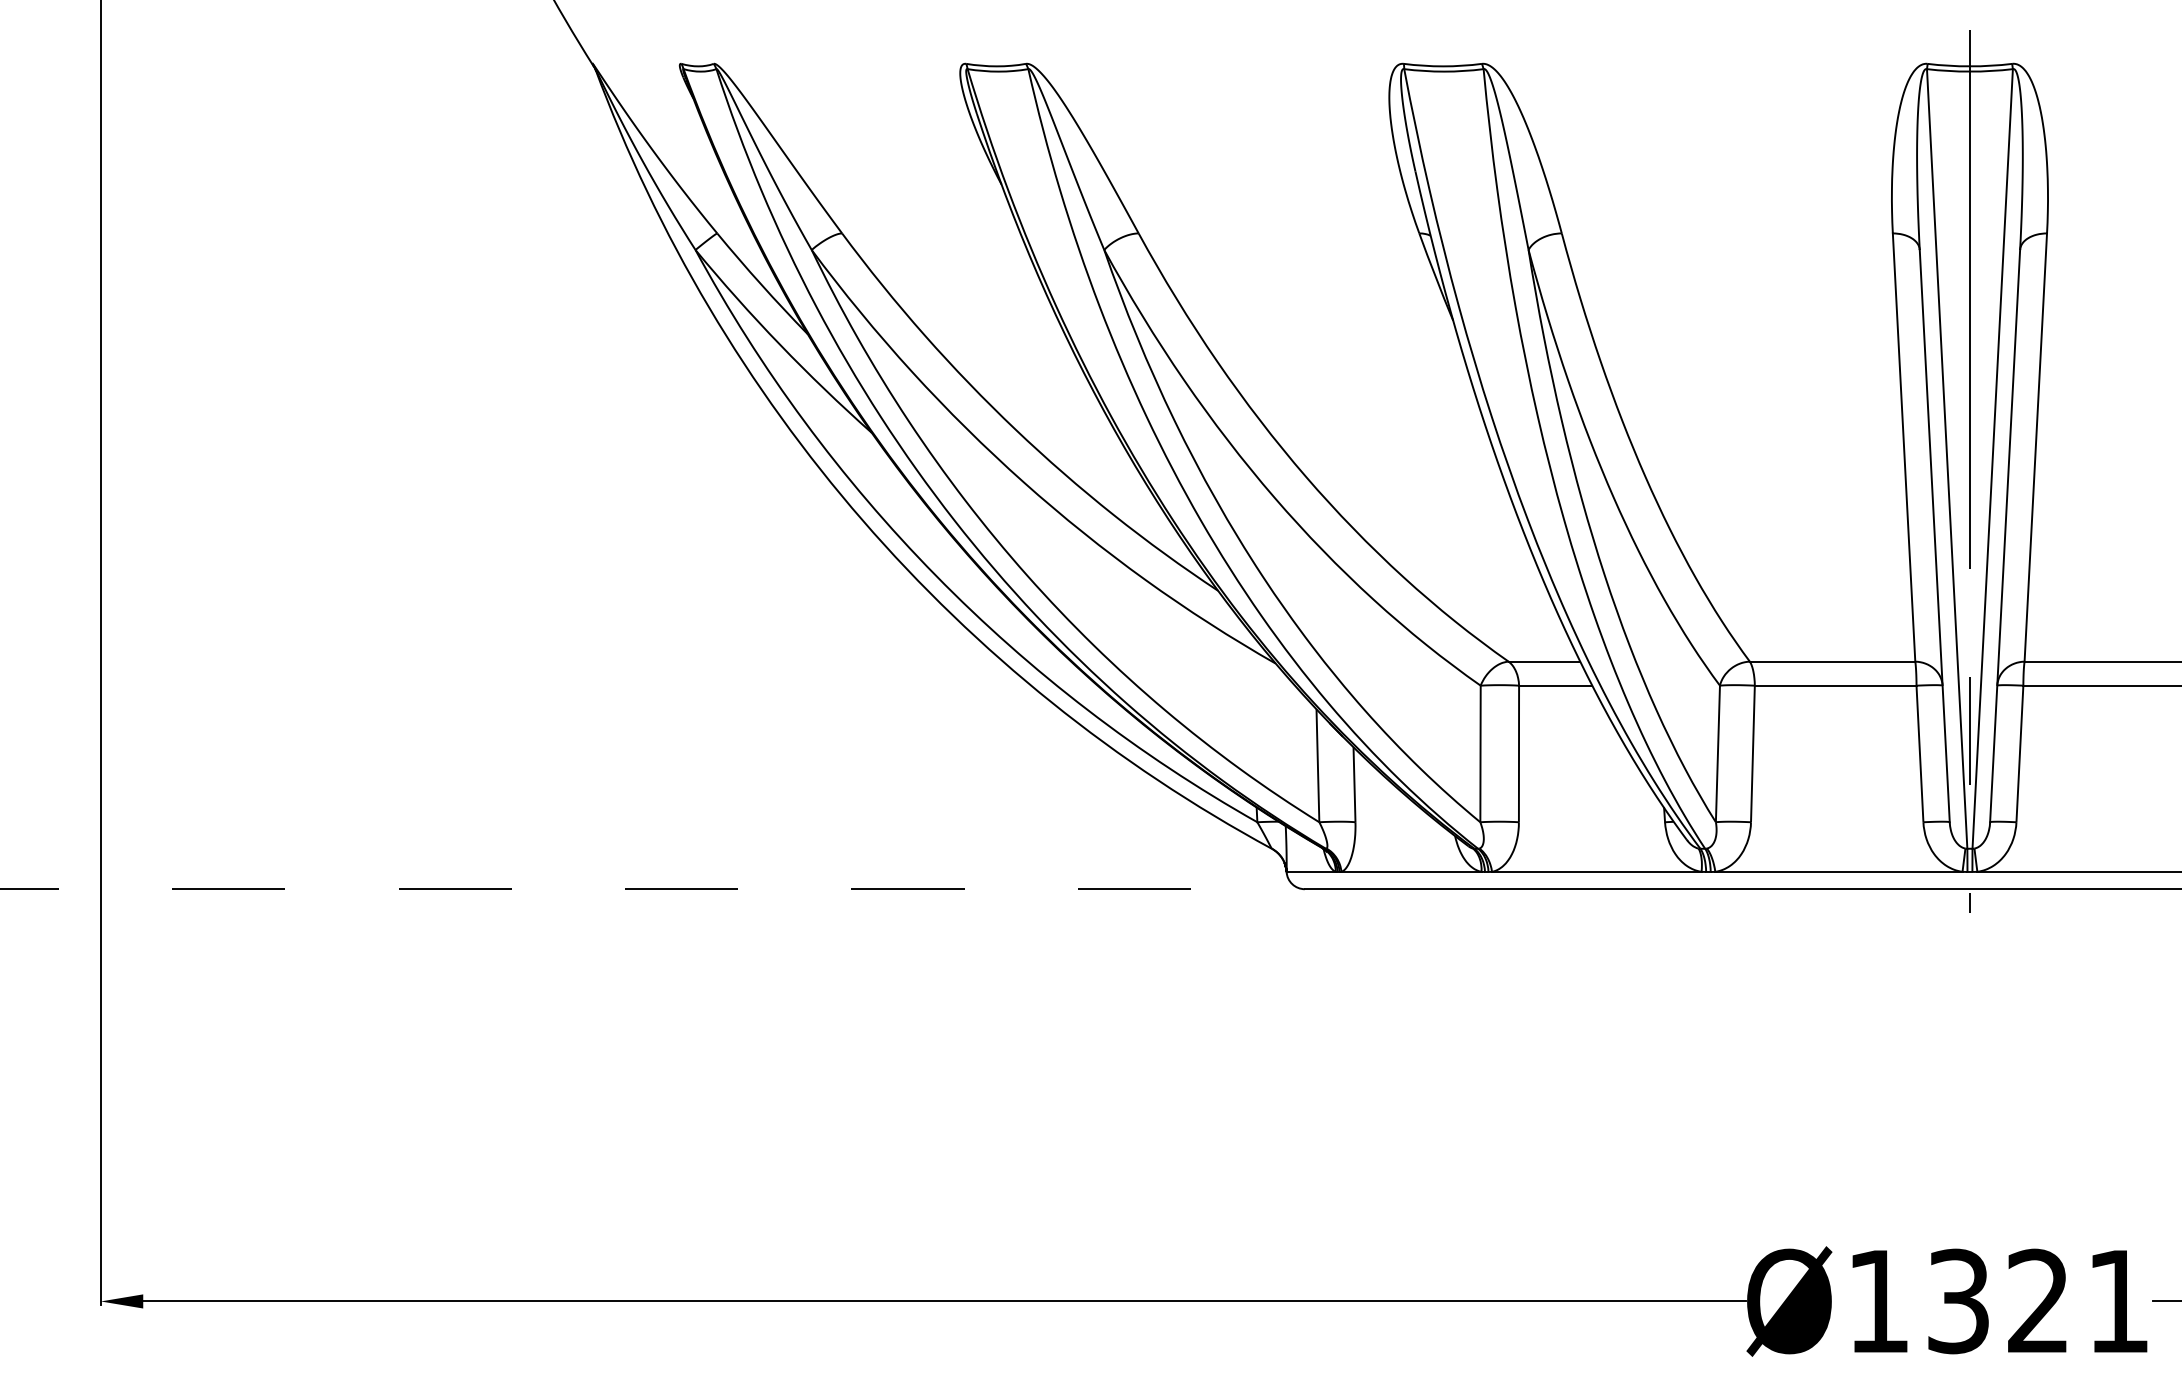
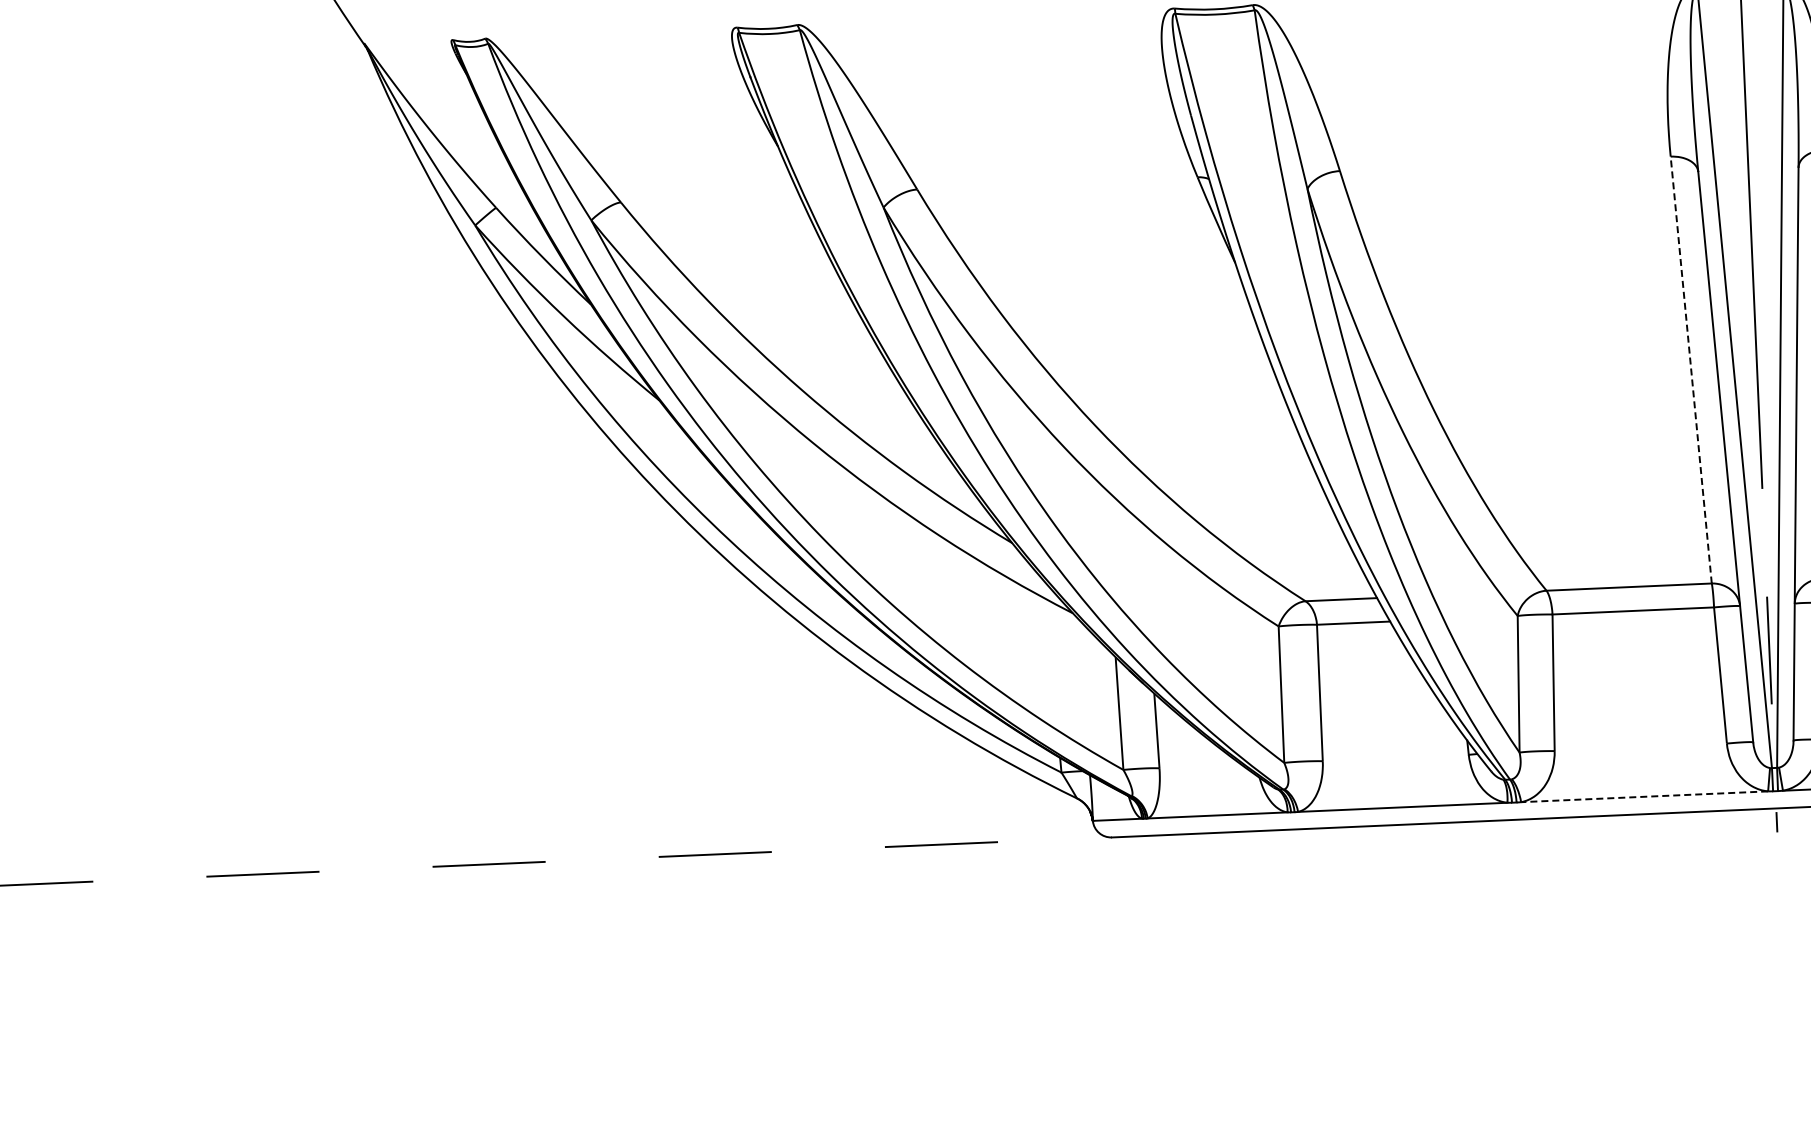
line: (1904, 447) -> (1691, 369), solid -> dashed
line: (1838, 871) -> (1644, 796), solid -> dashed

